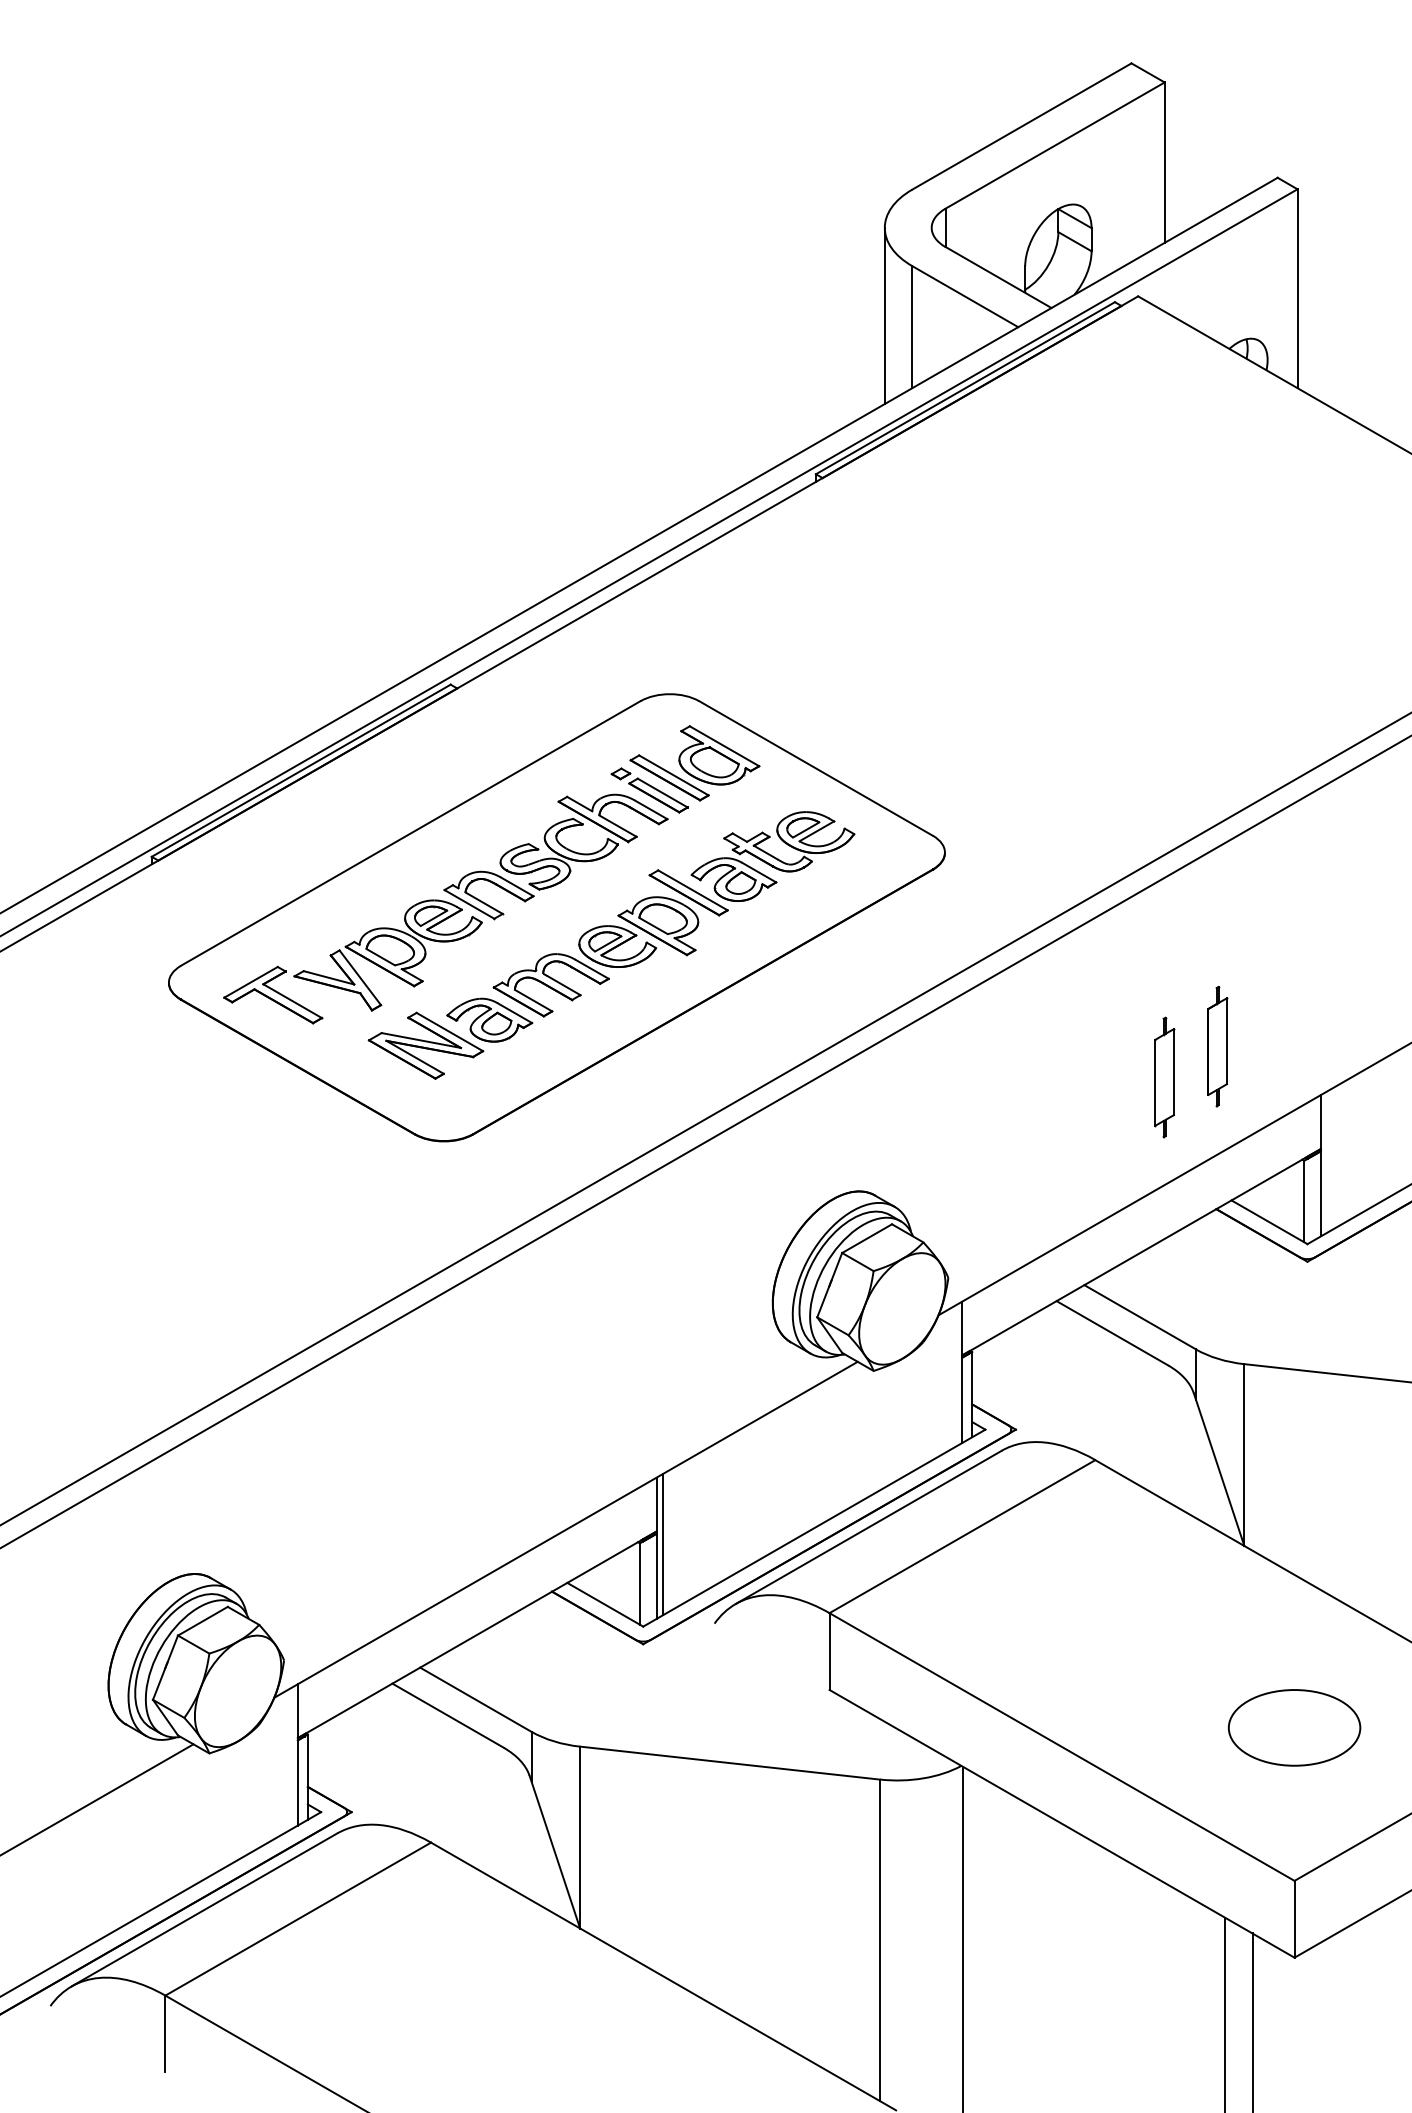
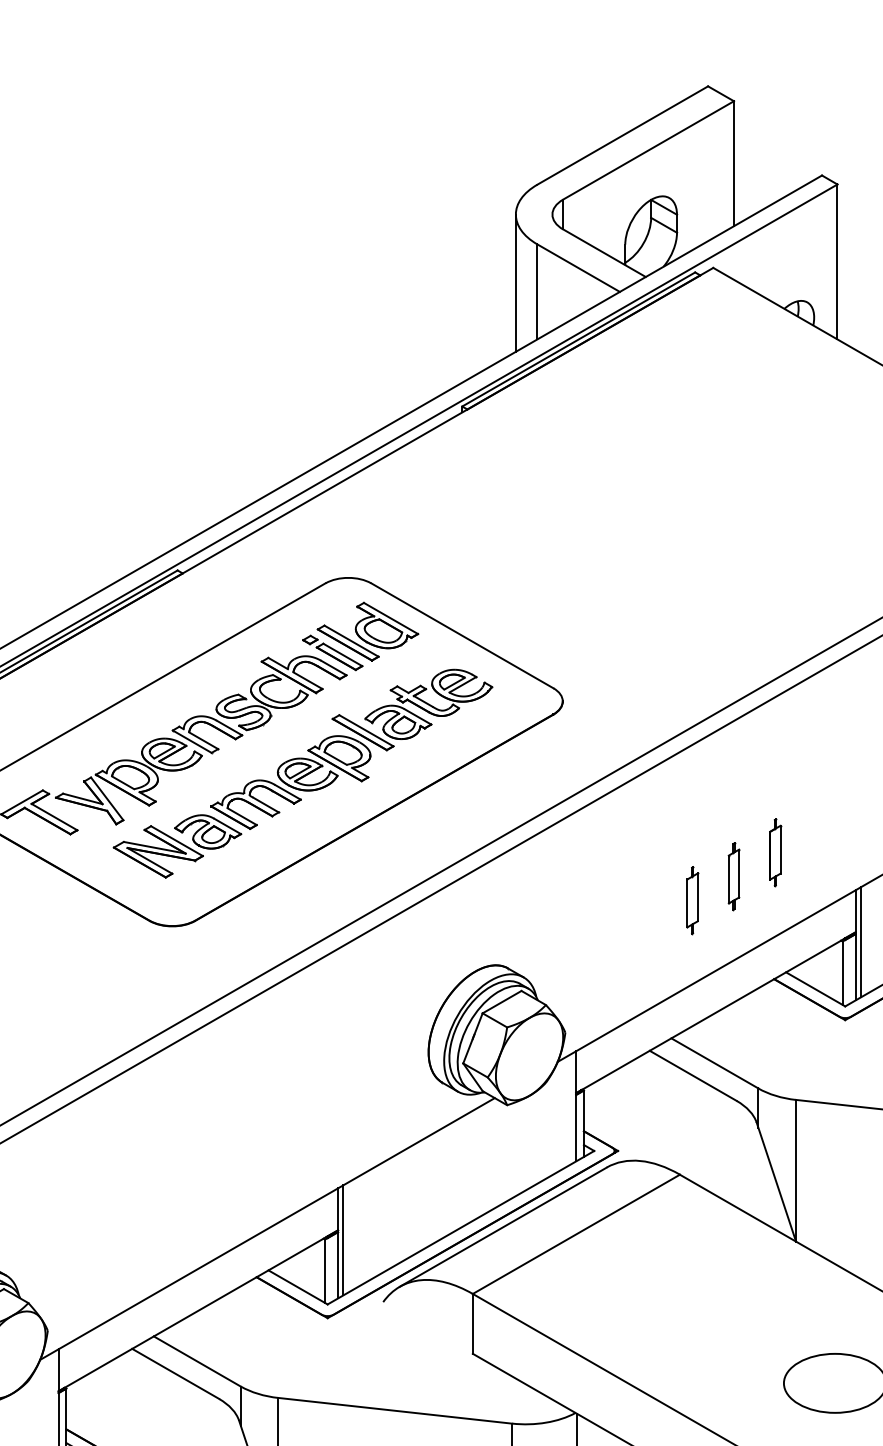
part: (1218, 1047) -> (775, 853), size x0.71
part: (1164, 1077) -> (733, 876), size x0.71
part: (1111, 1108) -> (692, 900), added
line: (1327, 1161) -> (860, 942), added

